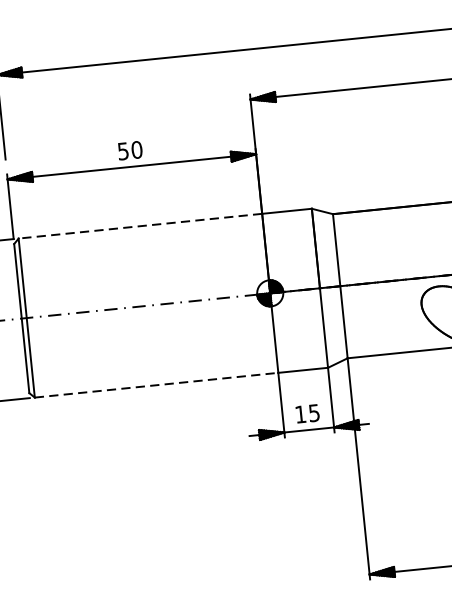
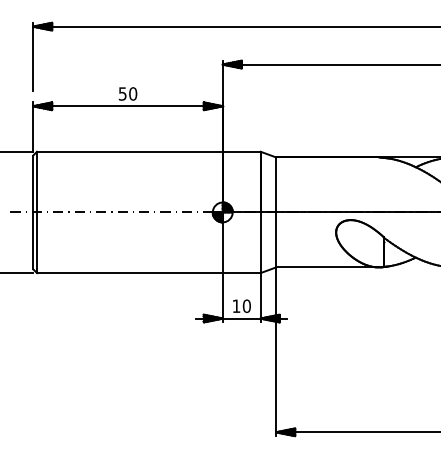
line: (139, 225) -> (129, 151), dashed -> solid
line: (156, 385) -> (129, 273), dashed -> solid
text: (313, 413) -> (246, 306), 15 -> 10

